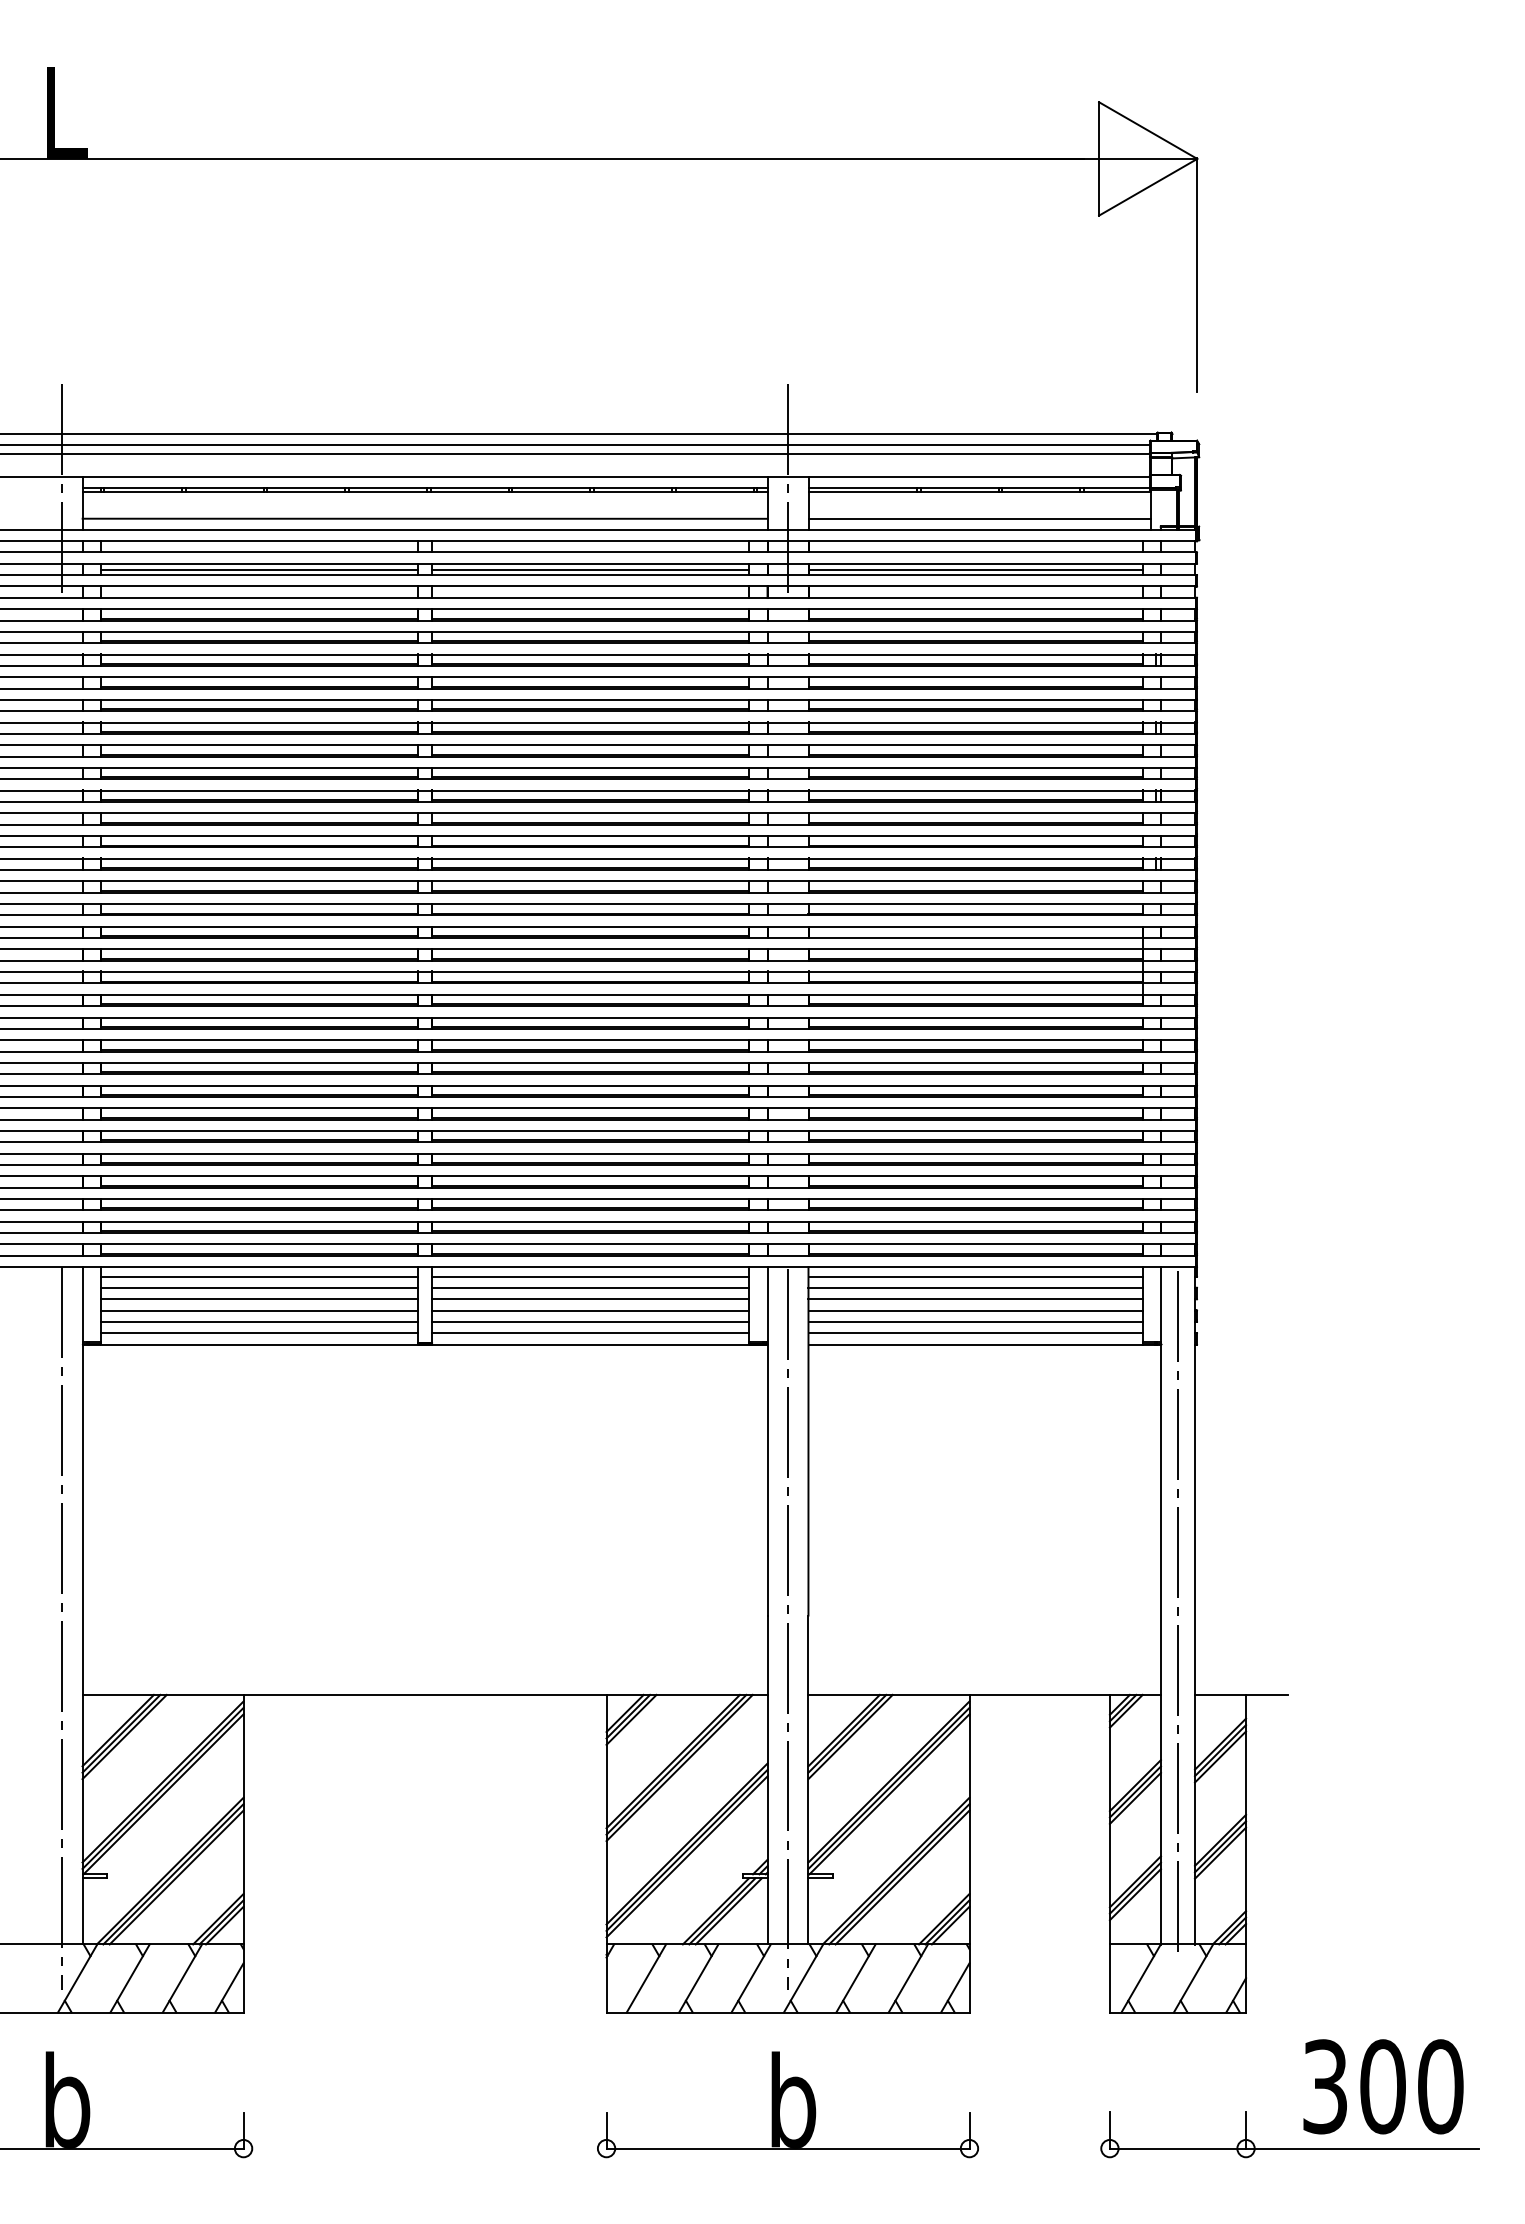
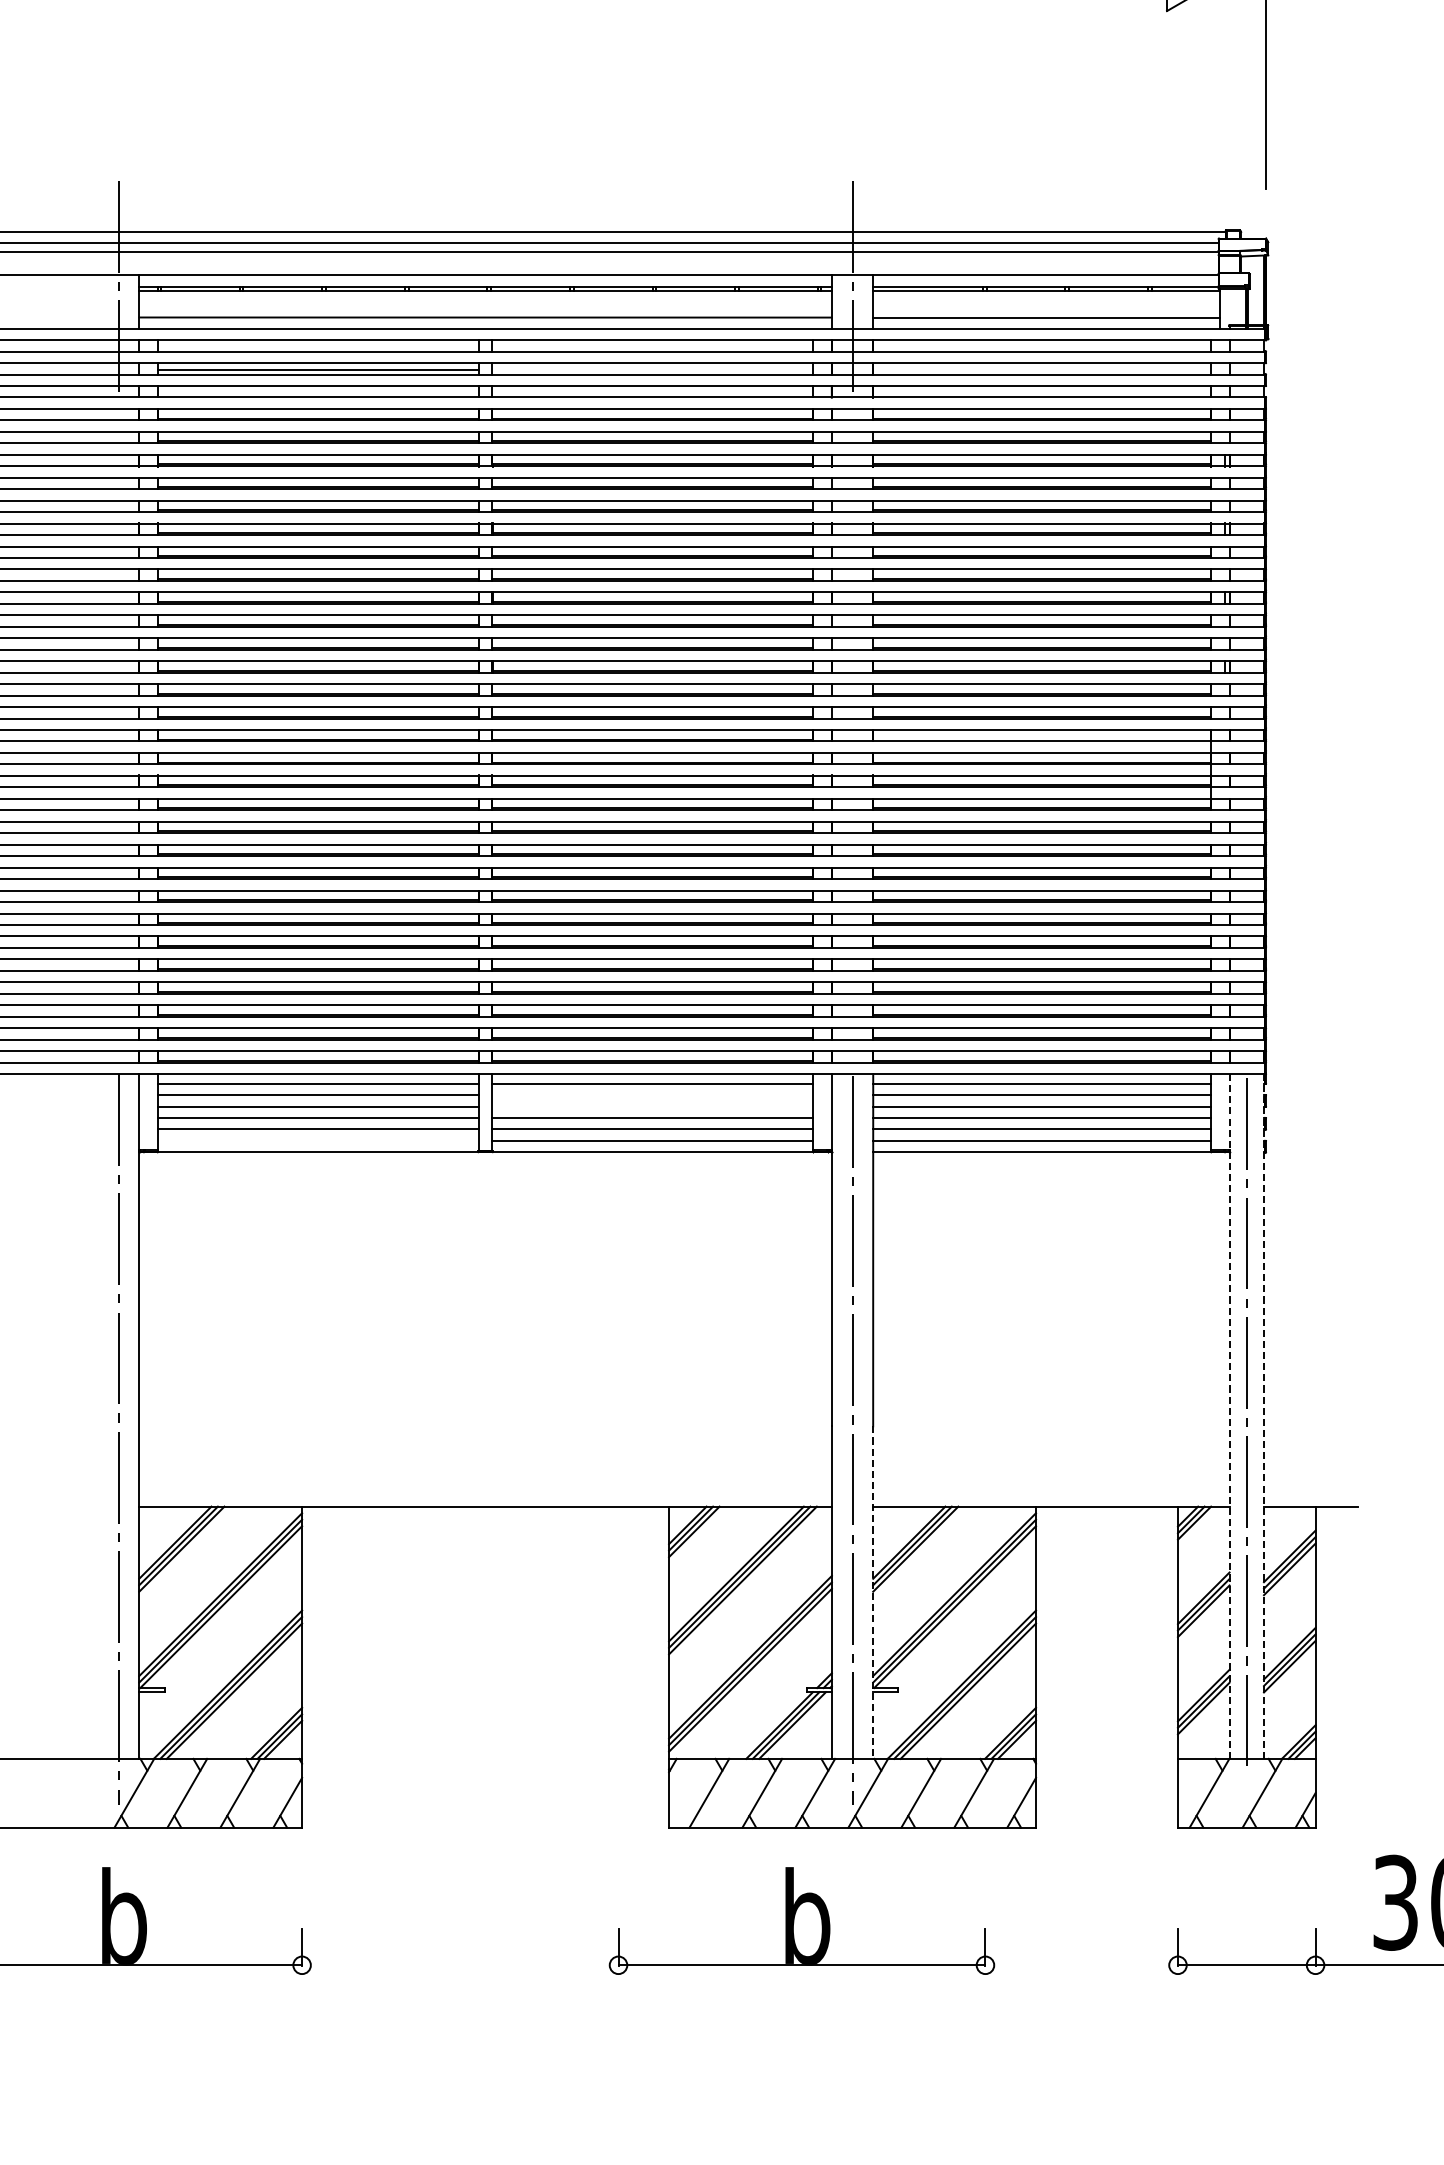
line: (590, 570) -> (652, 369), removed
line: (975, 570) -> (1042, 369), removed
line: (590, 1287) -> (652, 1094), removed
line: (590, 1299) -> (652, 1106), removed
line: (259, 1333) -> (318, 1141), removed
line: (1160, 1605) -> (1229, 1416), solid -> dashed
line: (1194, 1605) -> (1263, 1416), solid -> dashed
line: (808, 1780) -> (873, 1593), solid -> dashed
part: (787, 2104) -> (801, 1920), moved

